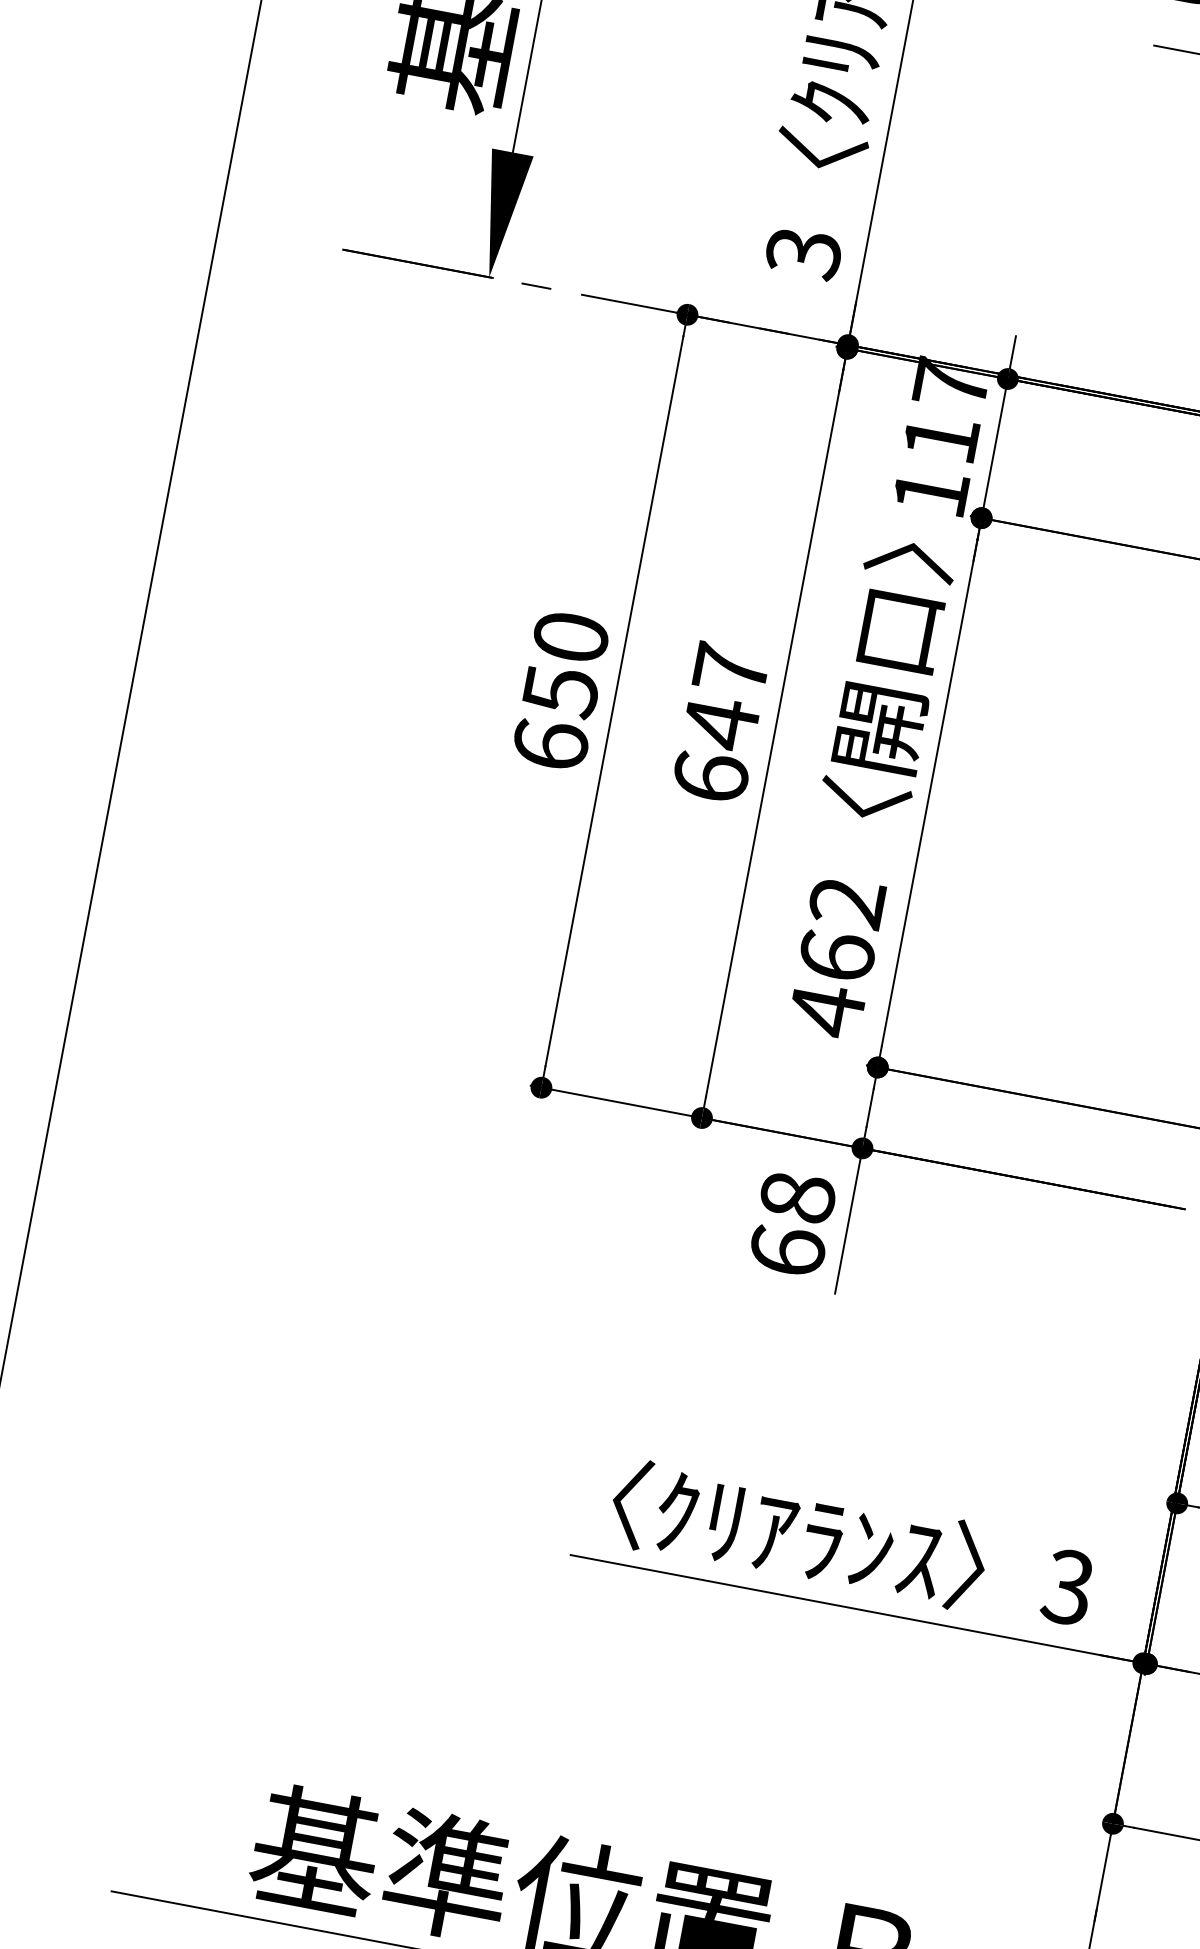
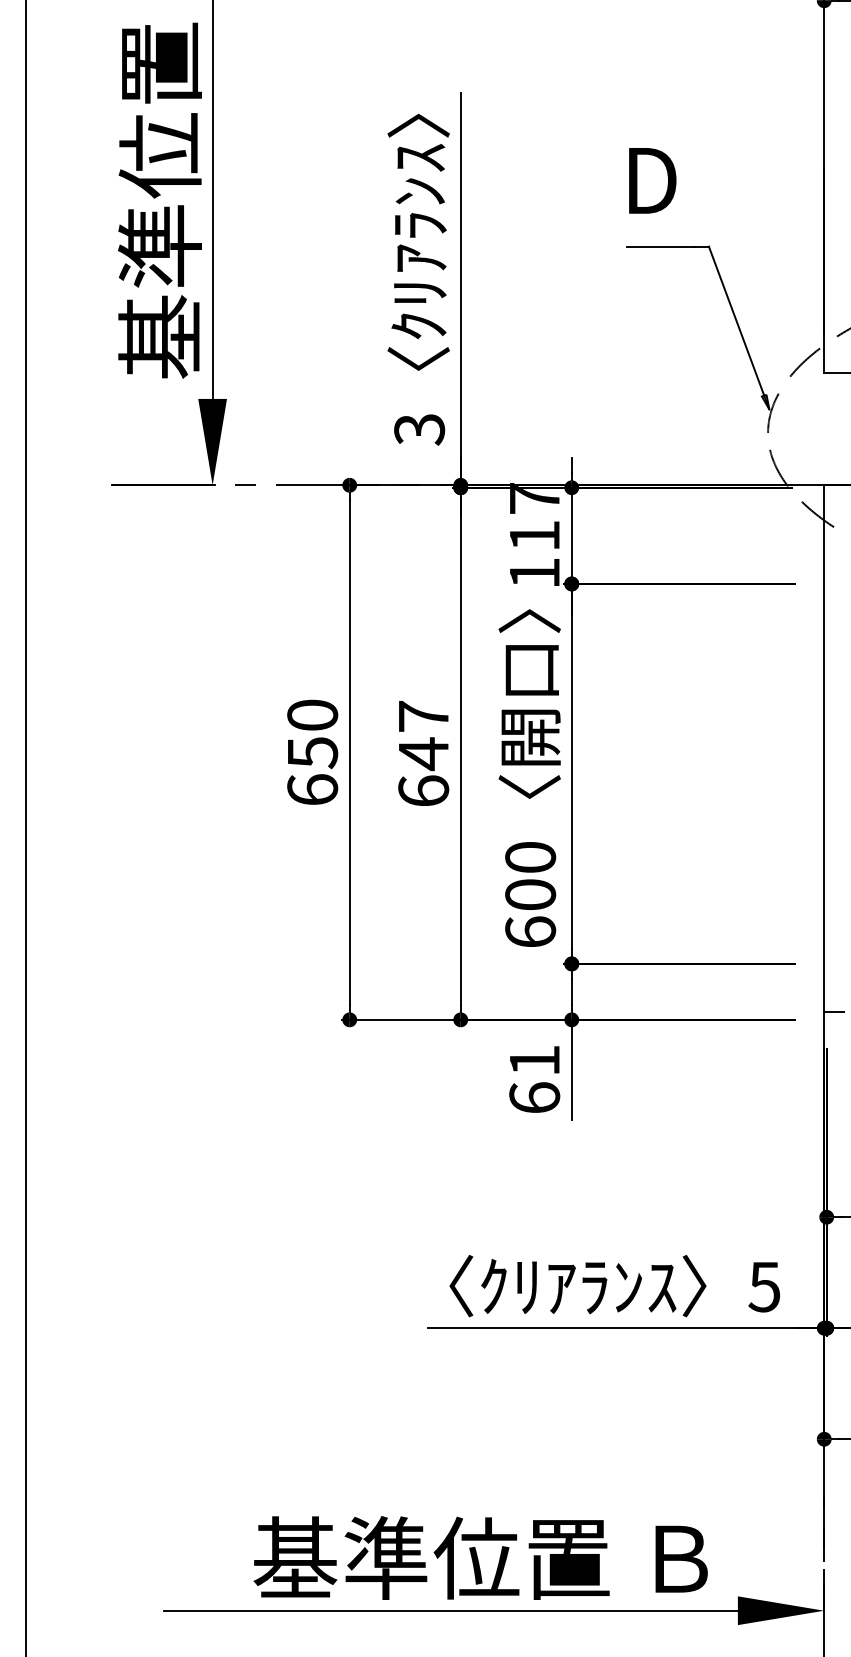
text: (836, 957) -> (530, 895), 462 -> 600
text: (797, 1196) -> (534, 1060), 68 -> 61
text: (1066, 1586) -> (763, 1286), 3 -> 5

